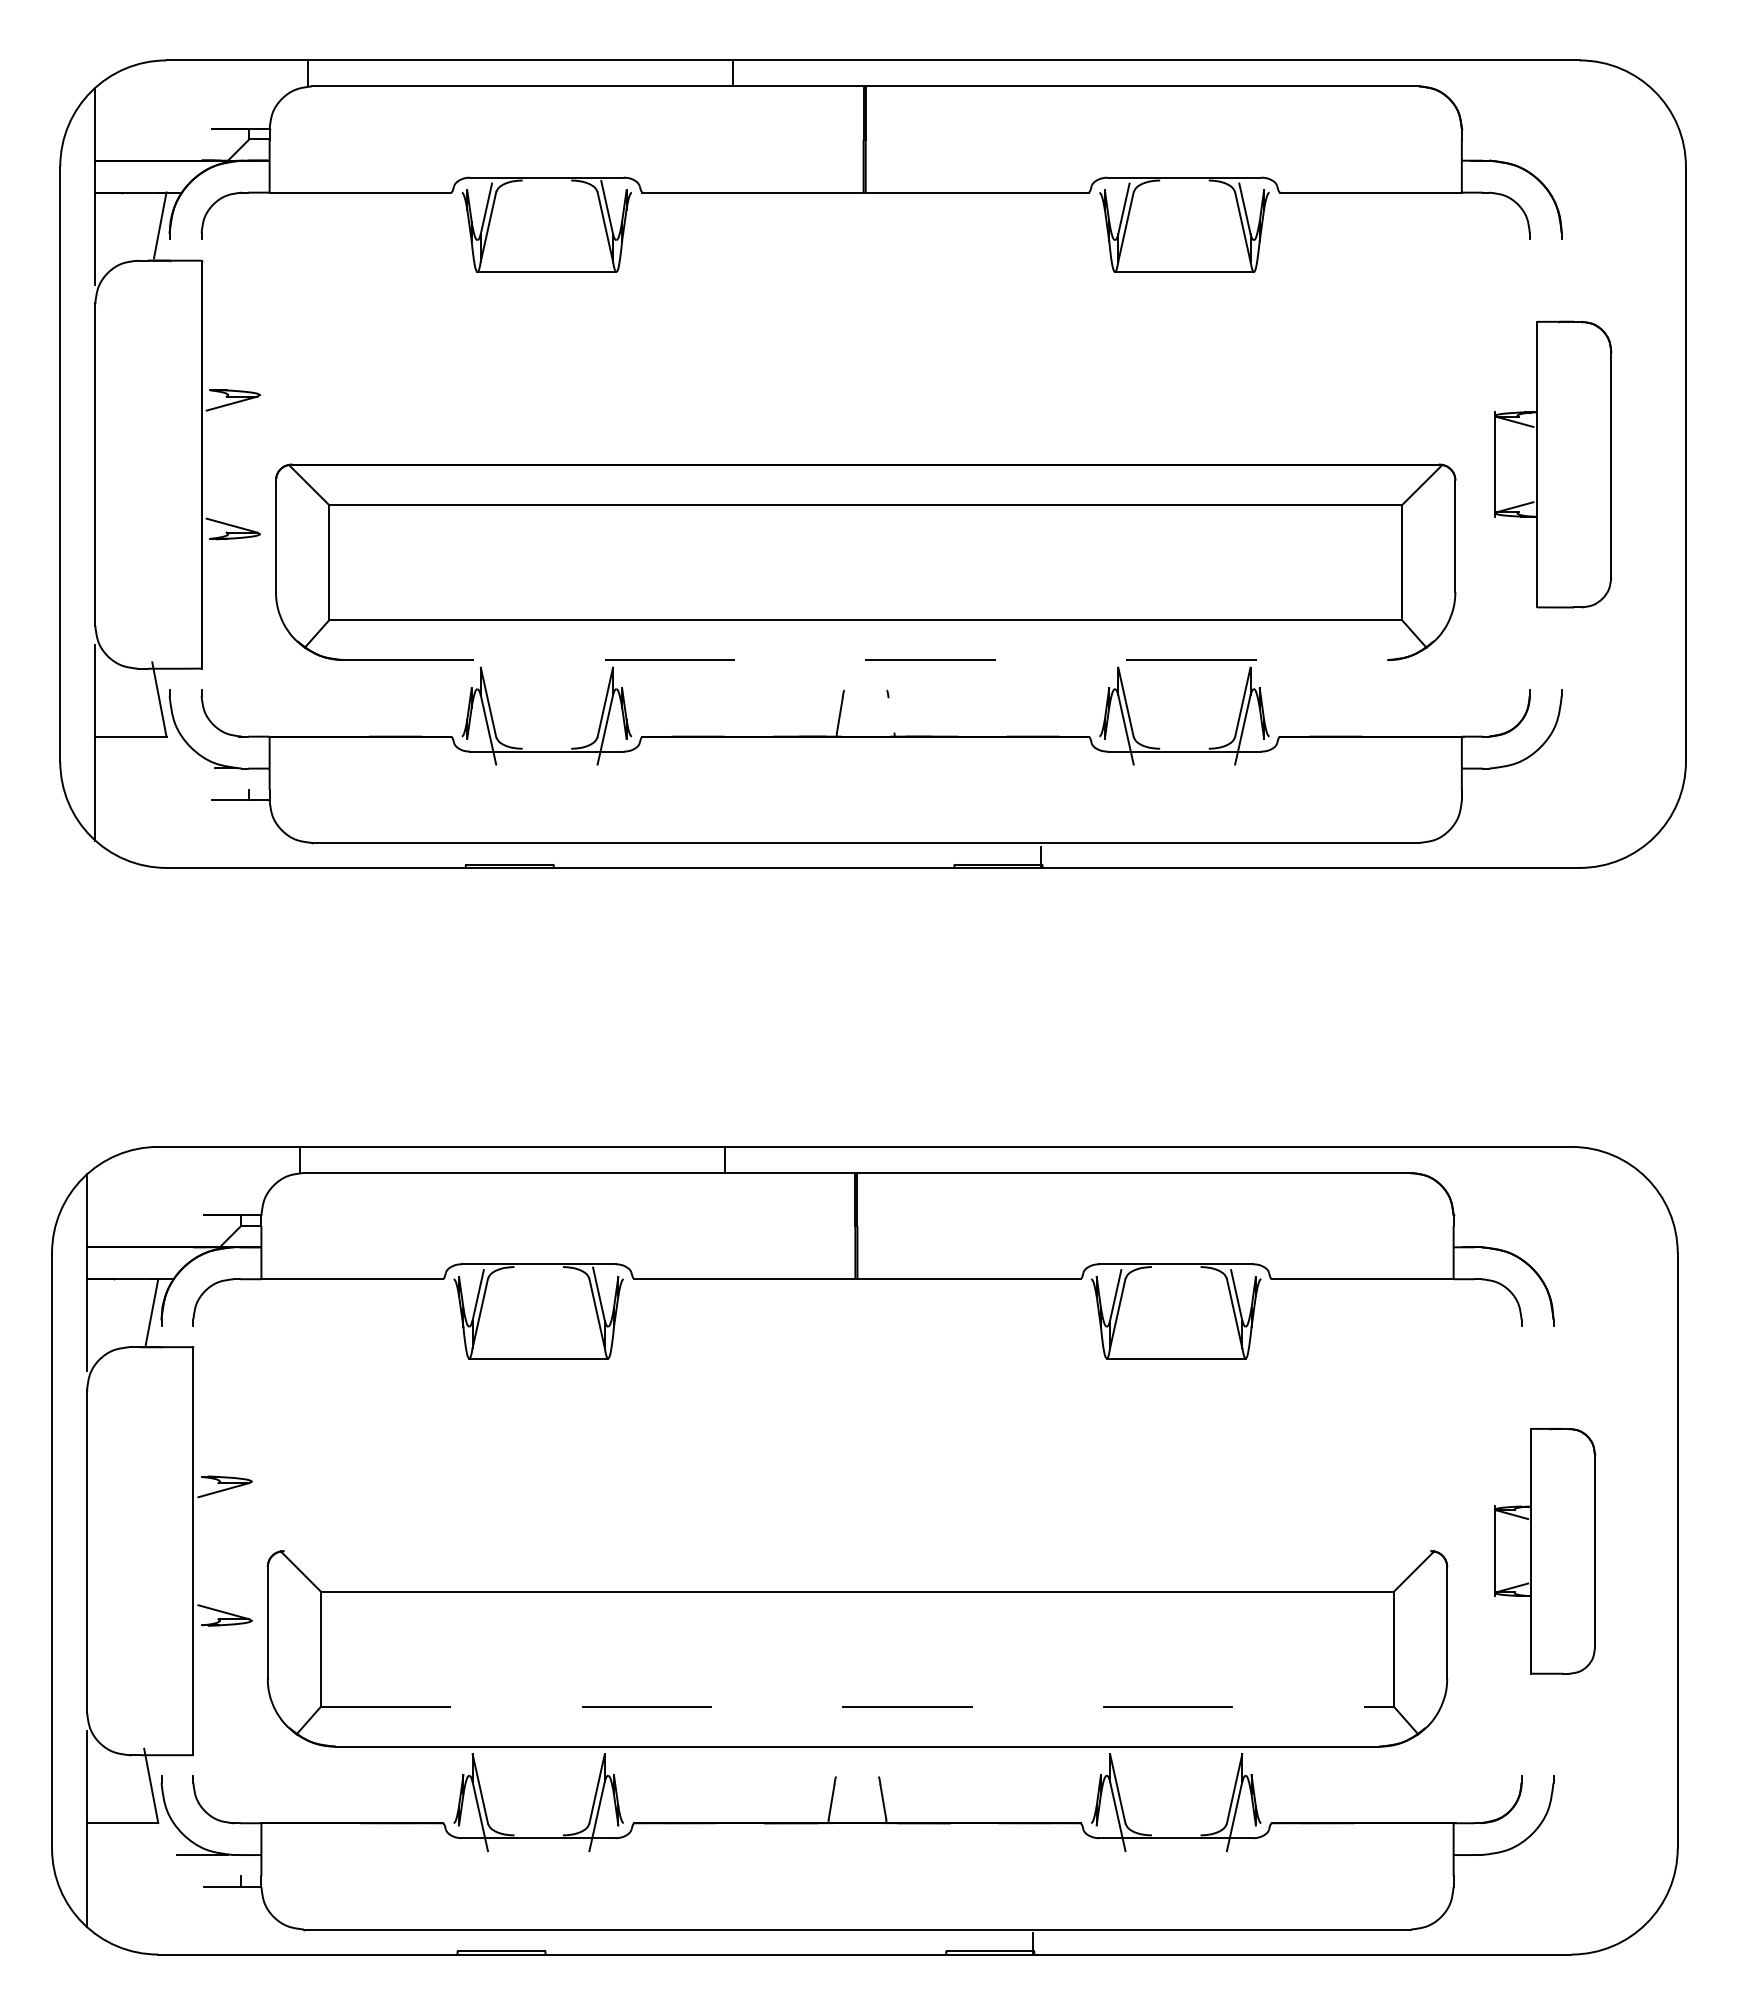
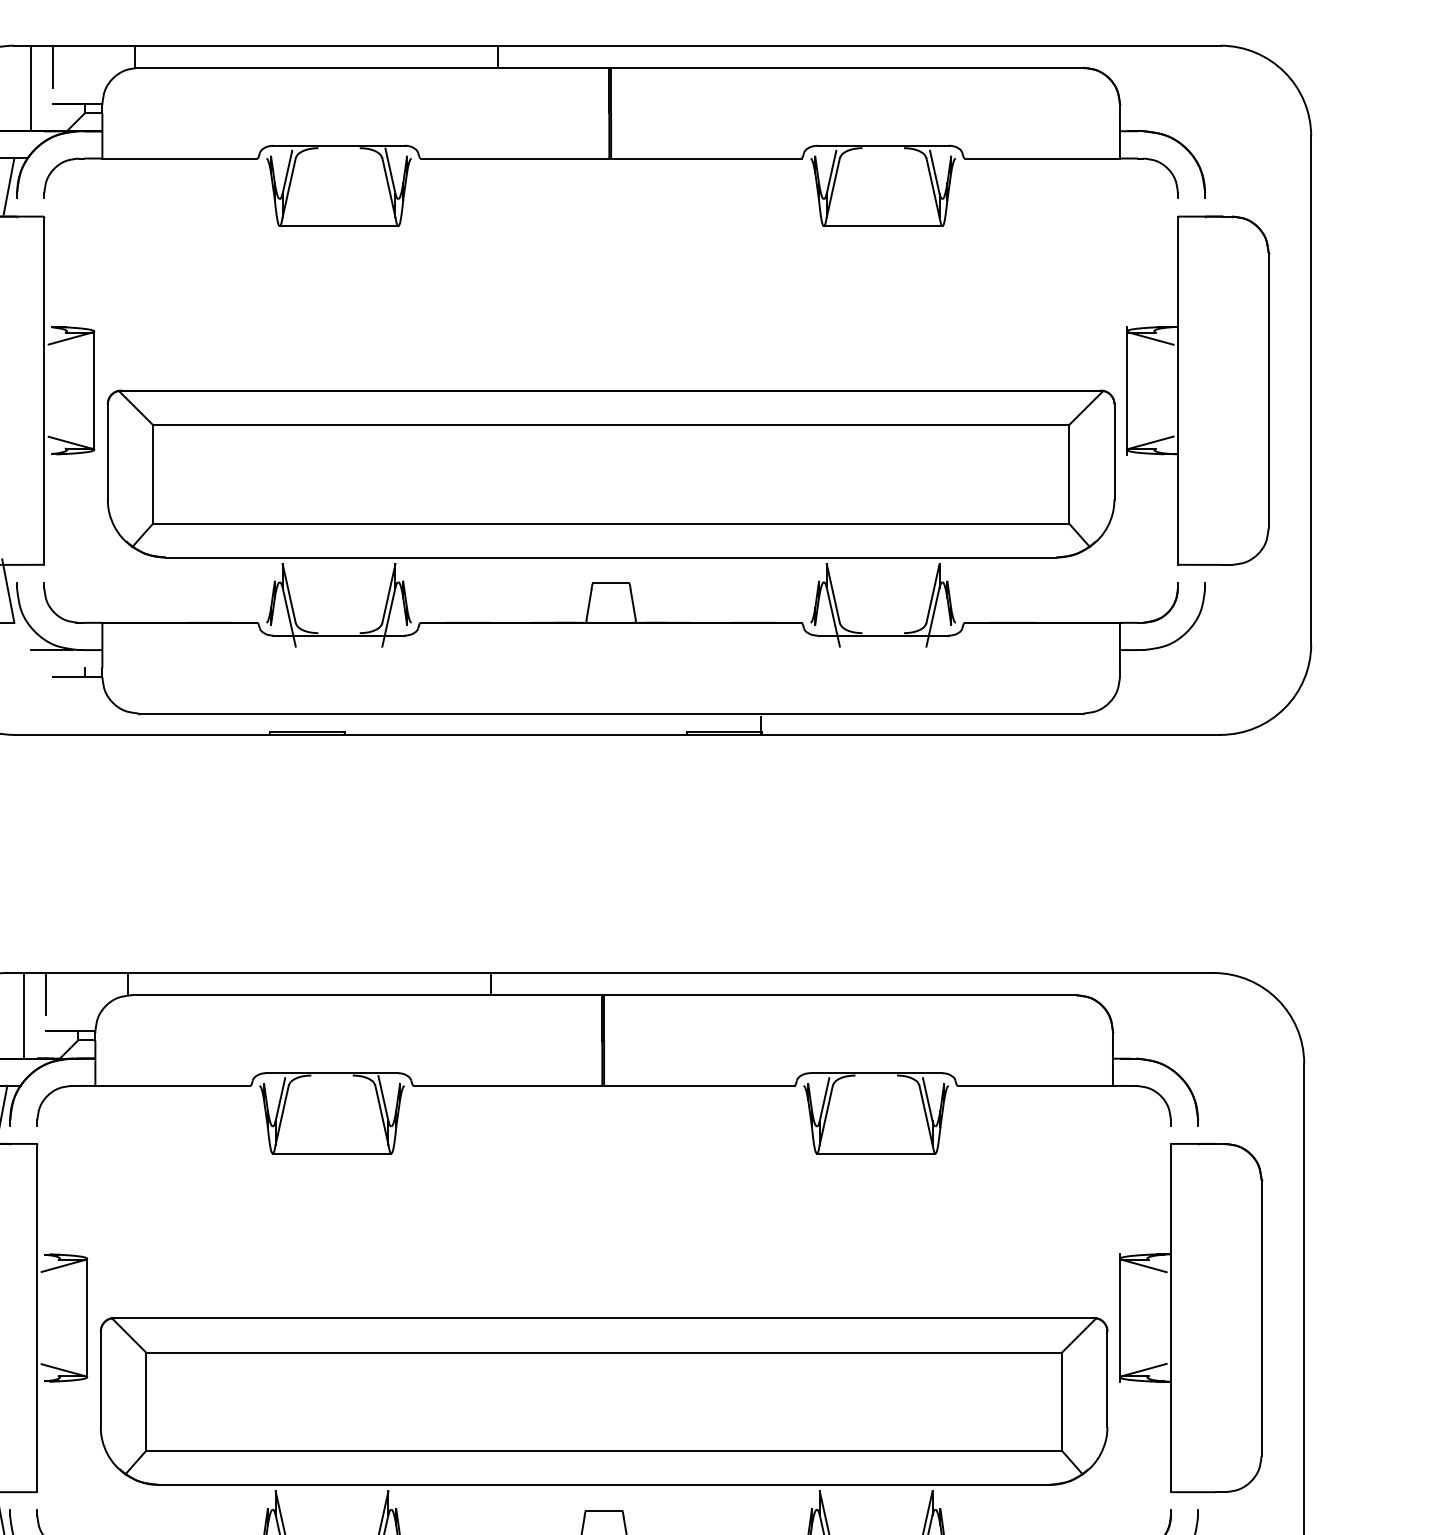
line: (212, 85) -> (53, 67), added
line: (185, 110) -> (30, 88), added
line: (259, 464) -> (93, 390), added
part: (1553, 464) -> (1198, 390), size x1.43
line: (865, 660) -> (610, 557), dashed -> solid
line: (865, 690) -> (610, 583), added
line: (891, 715) -> (633, 604), added
line: (200, 768) -> (43, 650), added
line: (204, 1171) -> (46, 993), added
line: (177, 1196) -> (23, 1015), added
line: (251, 1550) -> (86, 1317), added
line: (857, 1551) -> (604, 1318), added
part: (1545, 1551) -> (1191, 1318), size x1.67
line: (857, 1706) -> (604, 1450), dashed -> solid
line: (857, 1776) -> (604, 1510), added

